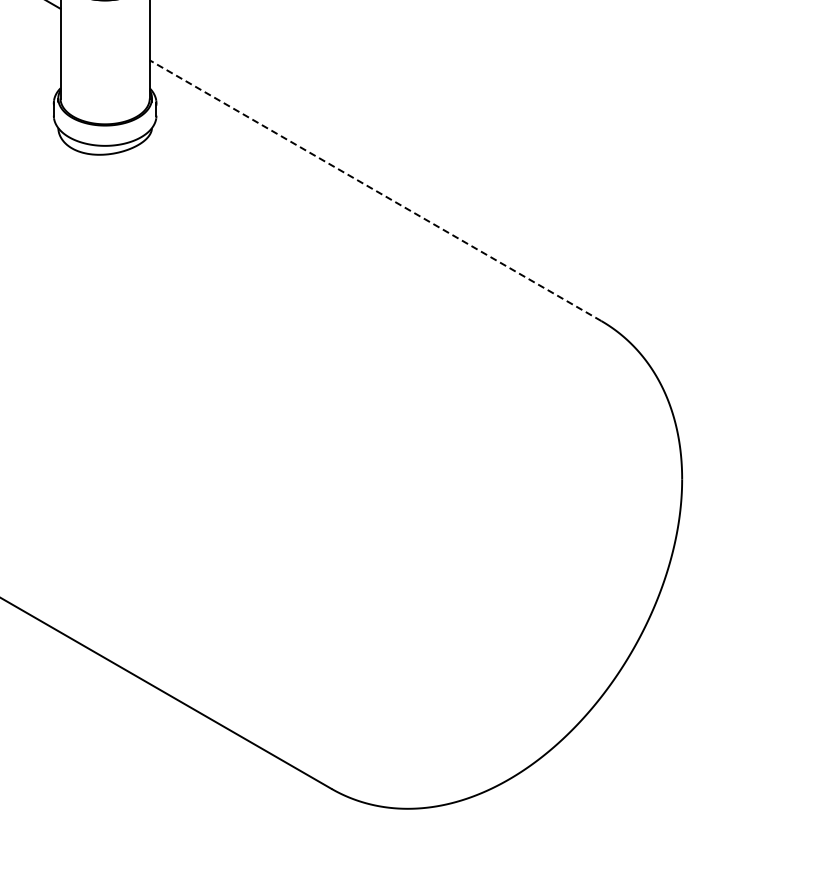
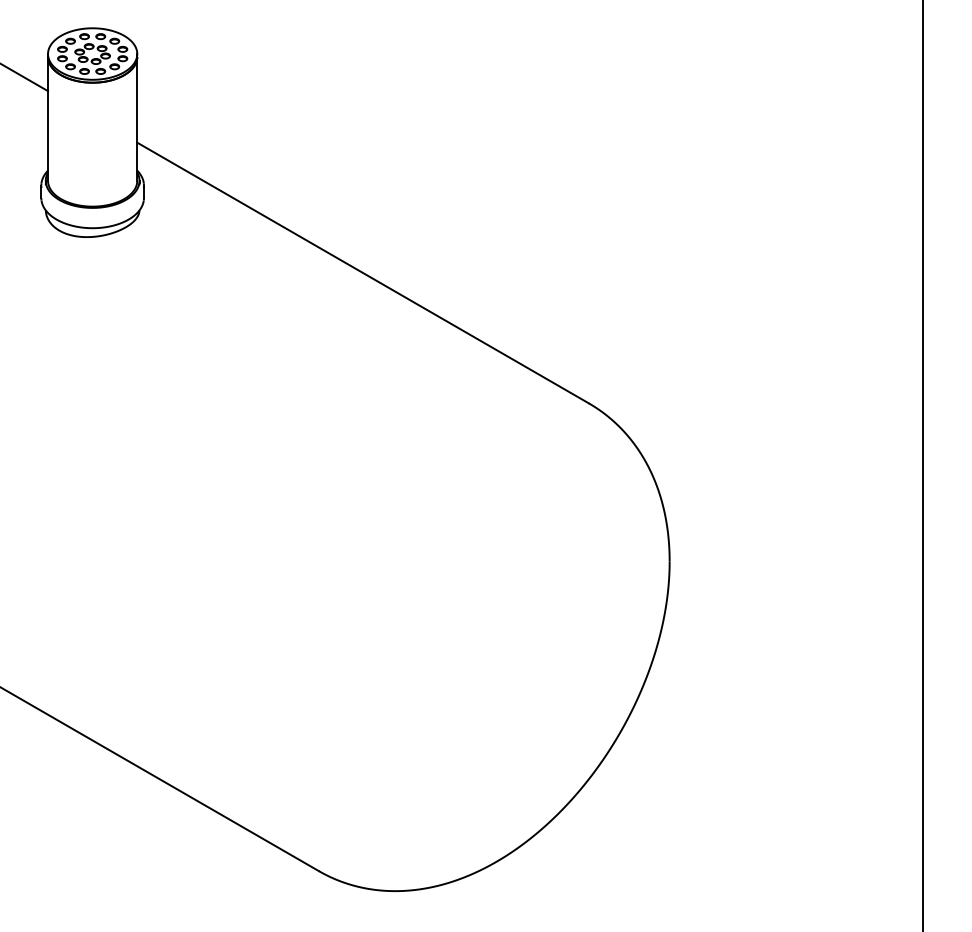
line: (376, 191) -> (363, 273), dashed -> solid

